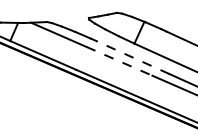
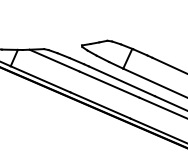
line: (132, 57) -> (121, 81), dashed -> solid
line: (119, 61) -> (109, 84), dashed -> solid

